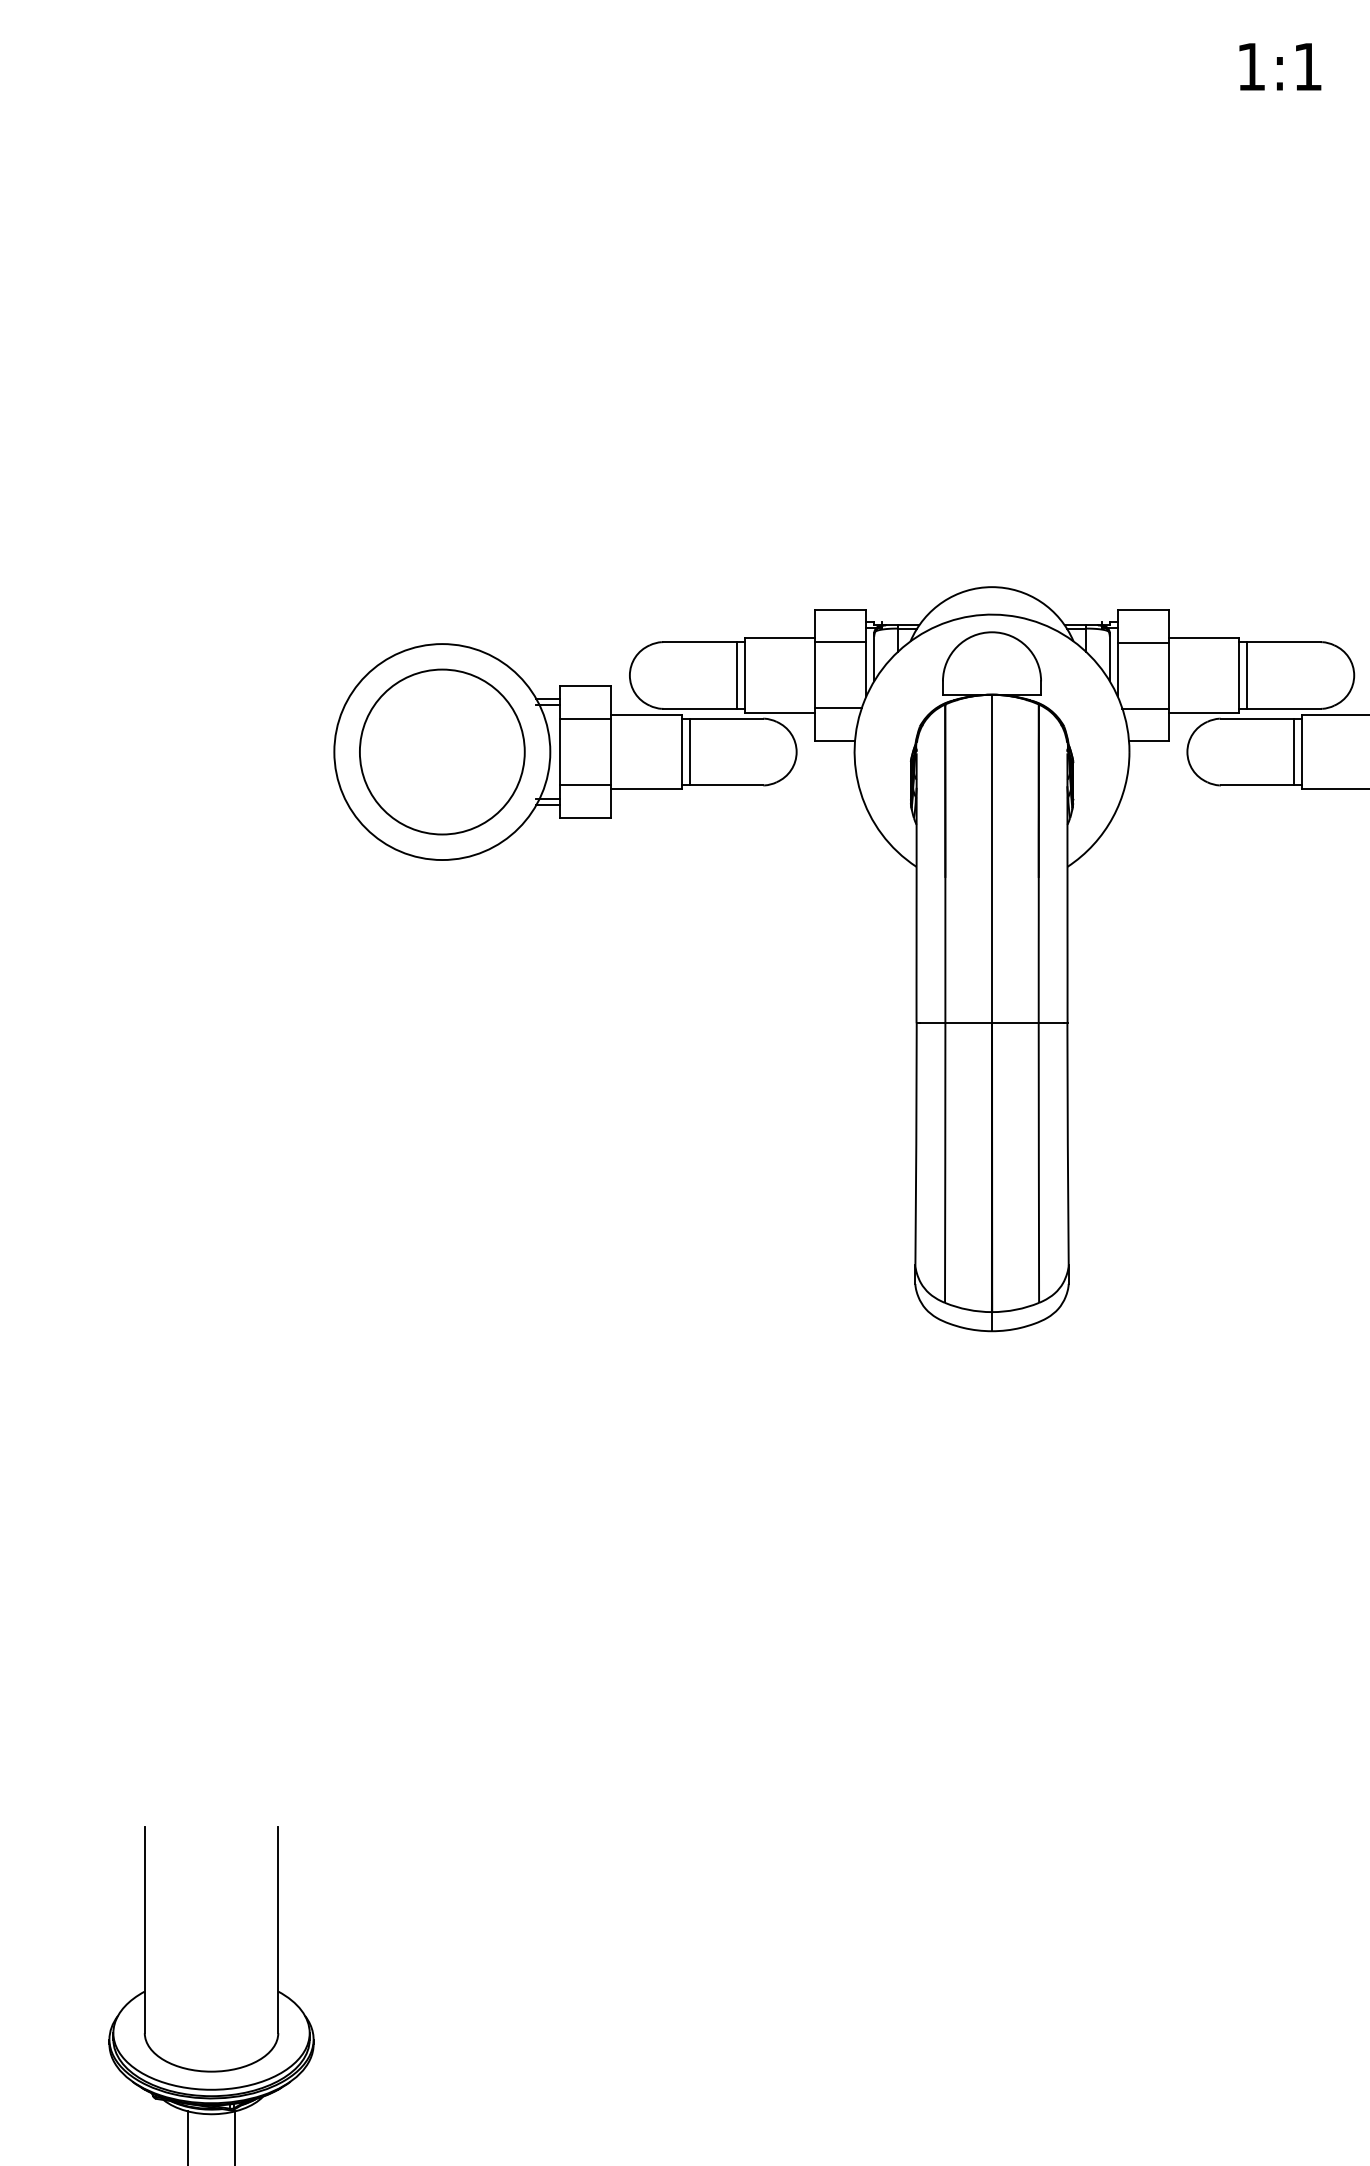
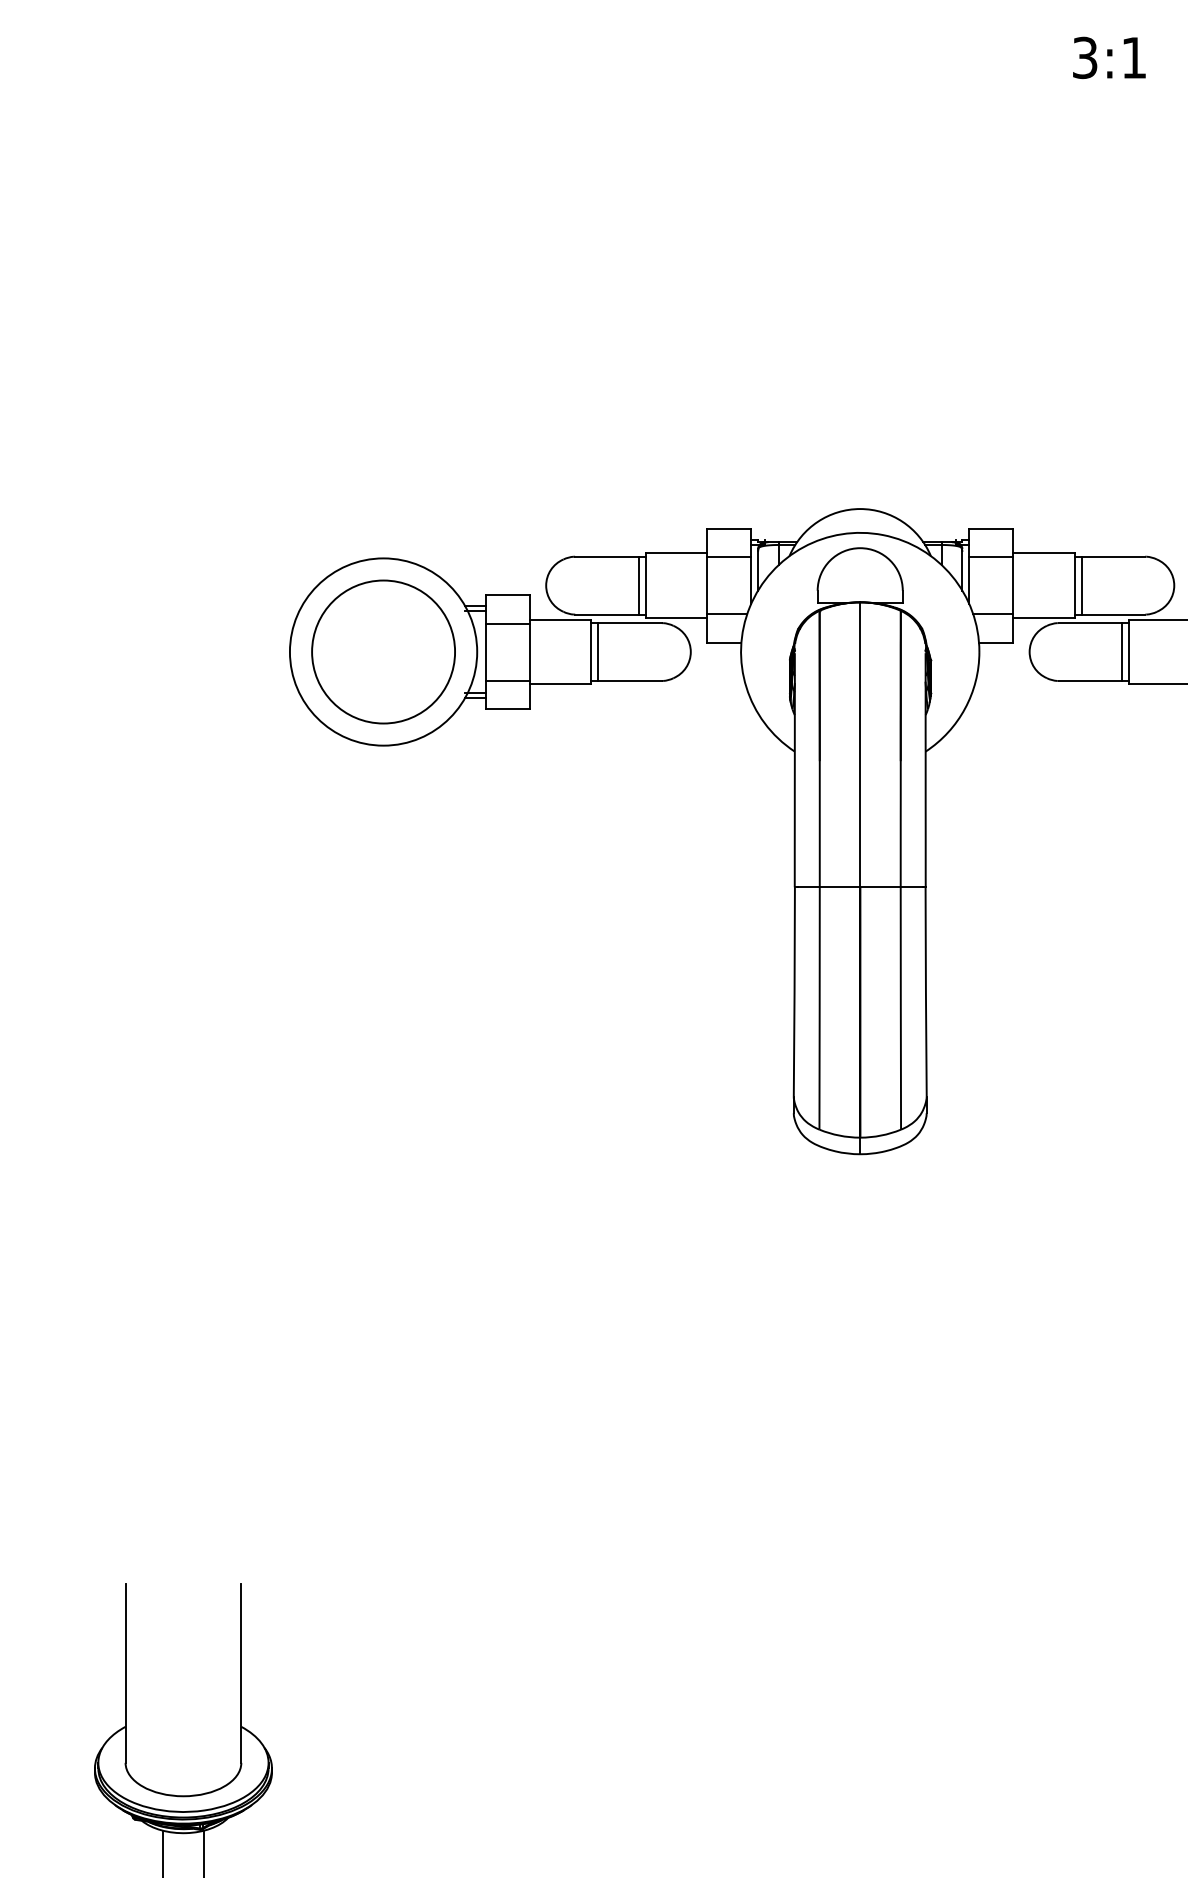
text: (1251, 66) -> (1085, 57), 1:1 -> 3:1

